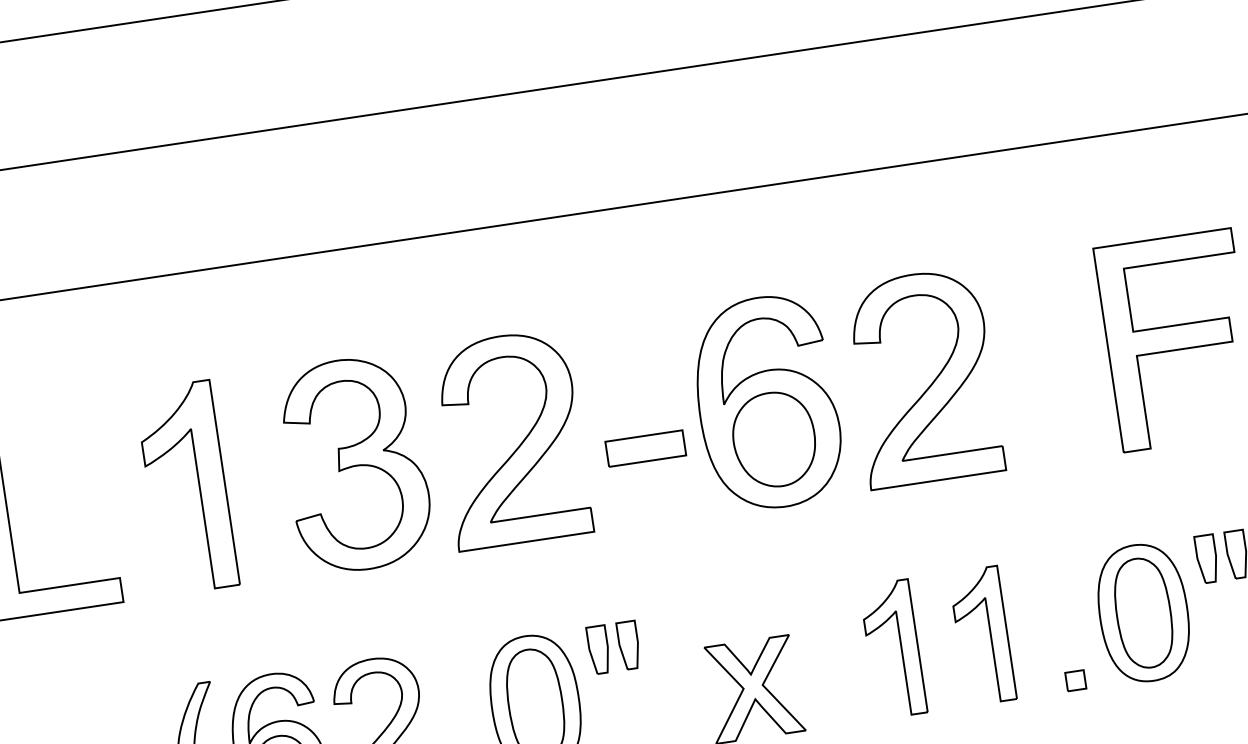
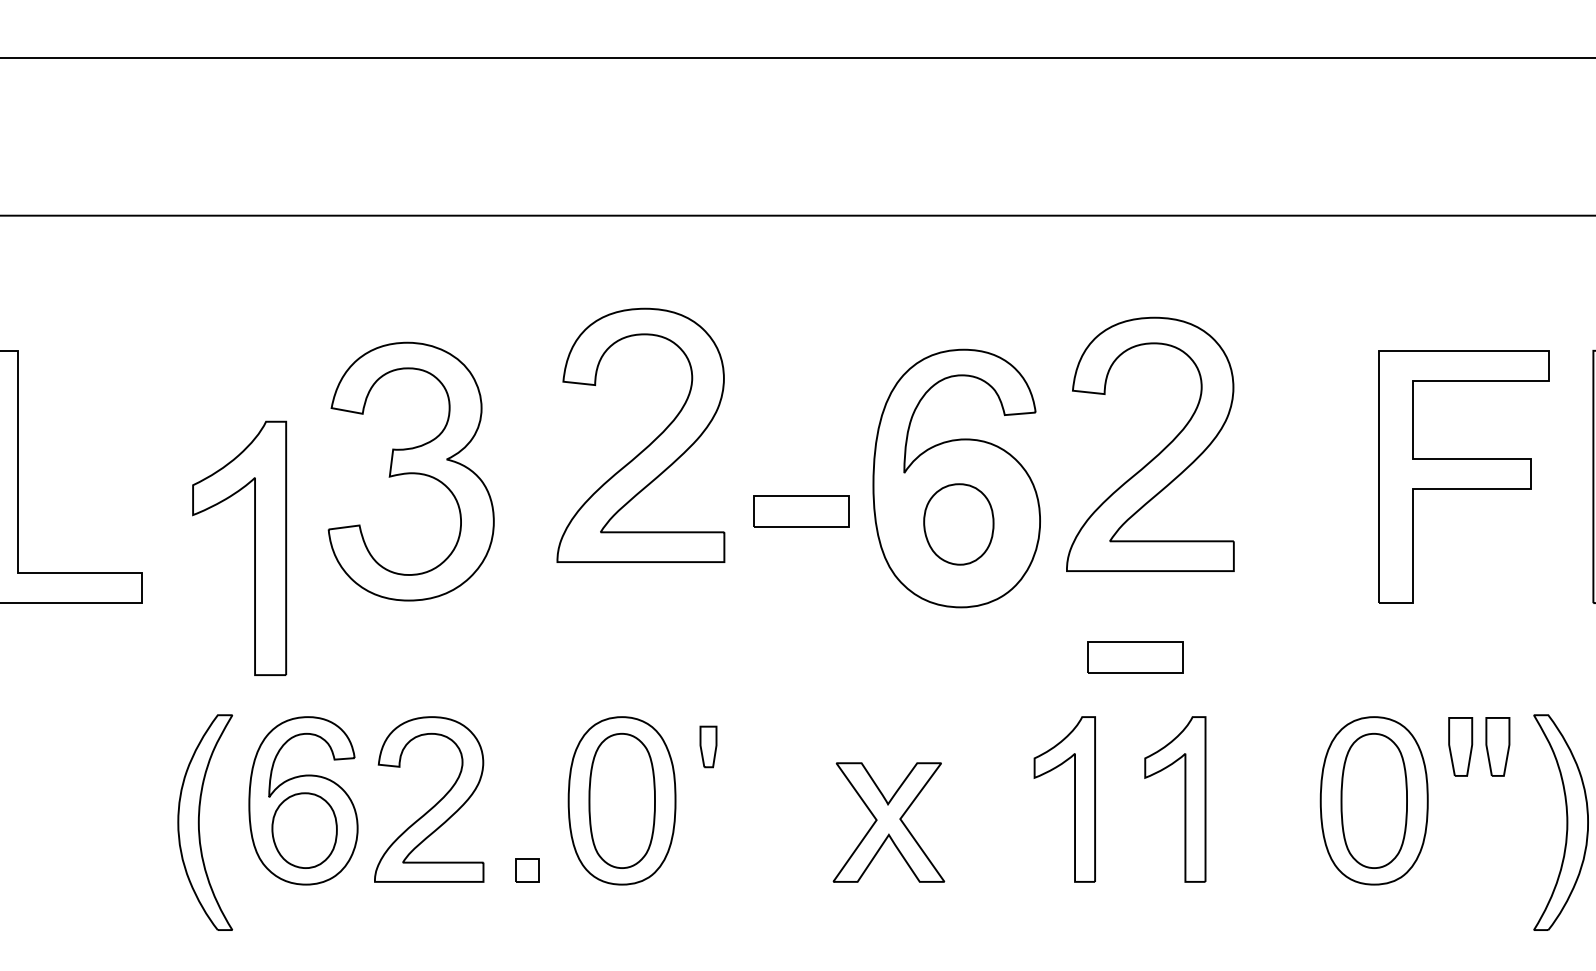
part: (931, 383) -> (1159, 452), moved
part: (774, 439) -> (958, 524), size x0.7
part: (519, 444) -> (649, 443), moved
part: (355, 464) -> (410, 471), moved
part: (198, 485) -> (254, 547), moved
part: (933, 526) -> (1135, 657), added
part: (628, 645) -> (745, 746), removed
part: (598, 649) -> (708, 746), size x0.7
part: (1075, 680) -> (1279, 870), removed

